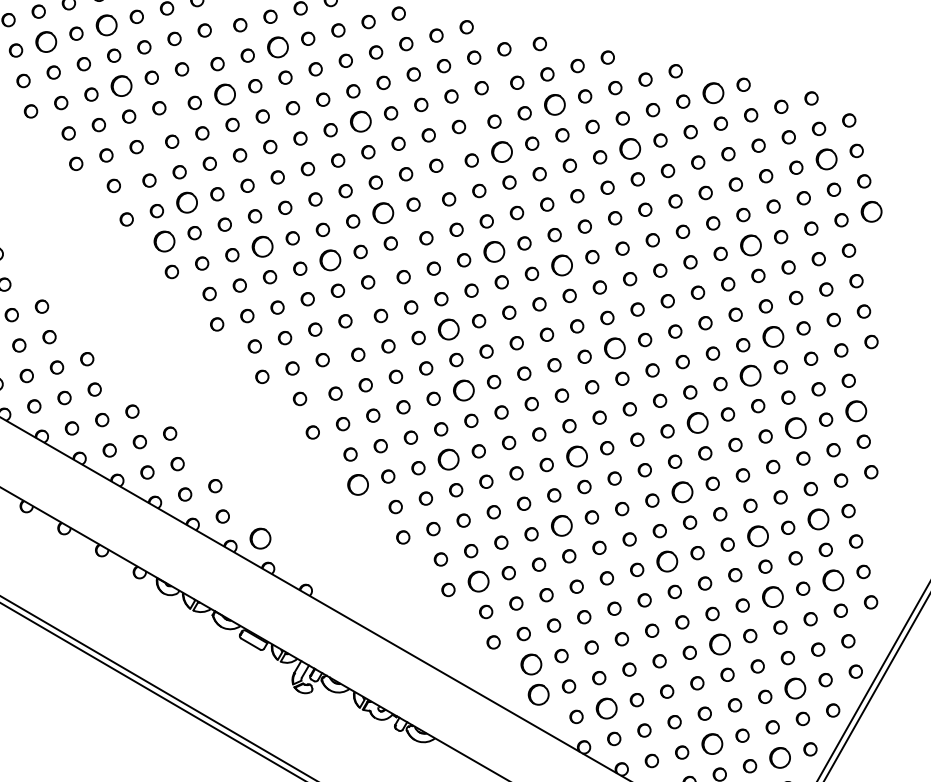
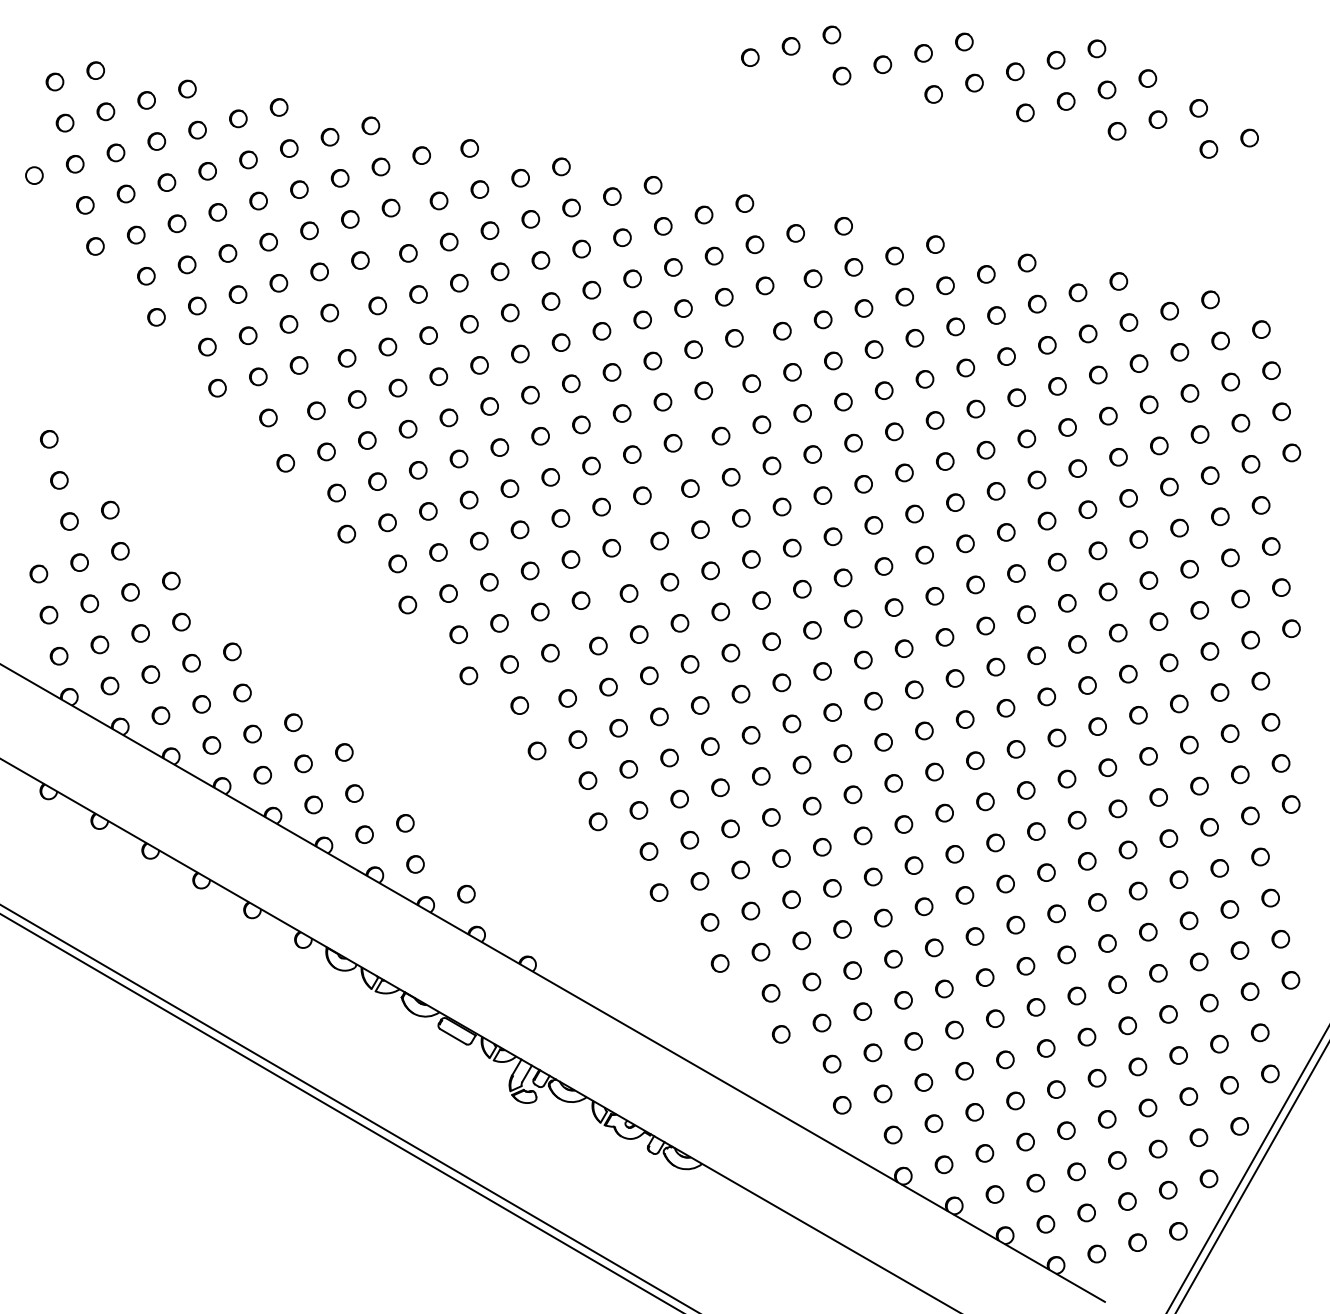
part: (106, 24) -> (258, 200), size x0.62
part: (45, 41) -> (176, 223), size x0.62
part: (277, 47) -> (489, 230), size x0.62
part: (121, 86) -> (278, 283), size x0.62
part: (713, 93) -> (1077, 292), size x0.62
circle: (225, 94) -> (418, 294), size x0.62
part: (554, 104) -> (863, 308), size x0.62
part: (360, 121) -> (601, 331), size x0.62
part: (630, 148) -> (965, 367), size x0.62
circle: (501, 152) -> (792, 372), size x0.62
part: (826, 158) -> (1230, 381), size x0.62
circle: (187, 202) -> (367, 440), size x0.62
part: (871, 211) -> (1291, 452), size x0.62
circle: (383, 212) -> (632, 454), size x0.62
part: (164, 241) -> (336, 492), size x0.62
circle: (750, 245) -> (1128, 498), size x0.62
part: (262, 246) -> (468, 499), size x0.62
part: (493, 251) -> (781, 506), size x0.62
part: (330, 260) -> (560, 518), size x0.62
part: (561, 265) -> (873, 525), size x0.62
part: (448, 329) -> (720, 611), size x0.62
part: (773, 336) -> (1158, 621), size x0.62
part: (614, 348) -> (944, 637), size x0.62
part: (750, 375) -> (1128, 673), size x0.62
part: (463, 389) -> (740, 693), size x0.62
part: (855, 411) -> (1270, 722), size x0.62
part: (697, 422) -> (1056, 737), size x0.62
part: (795, 427) -> (1189, 744), size x0.62
circle: (576, 456) -> (893, 783), size x0.62
part: (448, 459) -> (720, 787), size x0.62
part: (357, 484) -> (597, 821), size x0.62
circle: (682, 492) -> (1036, 831), size x0.62
circle: (818, 519) -> (1219, 868), size x0.62
part: (561, 525) -> (872, 876), size x0.62
part: (757, 535) -> (1137, 890), size x0.62
part: (260, 538) -> (466, 893), size x0.62
part: (667, 561) -> (1015, 924), size x0.62
part: (832, 580) -> (1239, 950), size x0.62
part: (478, 581) -> (760, 951), size x0.62
circle: (773, 597) -> (1158, 973), size x0.62
part: (719, 643) -> (1086, 1036), size x0.62
part: (530, 663) -> (831, 1063), size x0.62
part: (795, 688) -> (1188, 1096), size x0.62
circle: (539, 695) -> (842, 1105), size x0.62
part: (606, 708) -> (933, 1123), size x0.62
part: (712, 743) -> (1076, 1171), size x0.62
part: (780, 757) -> (1168, 1189), size x0.62

